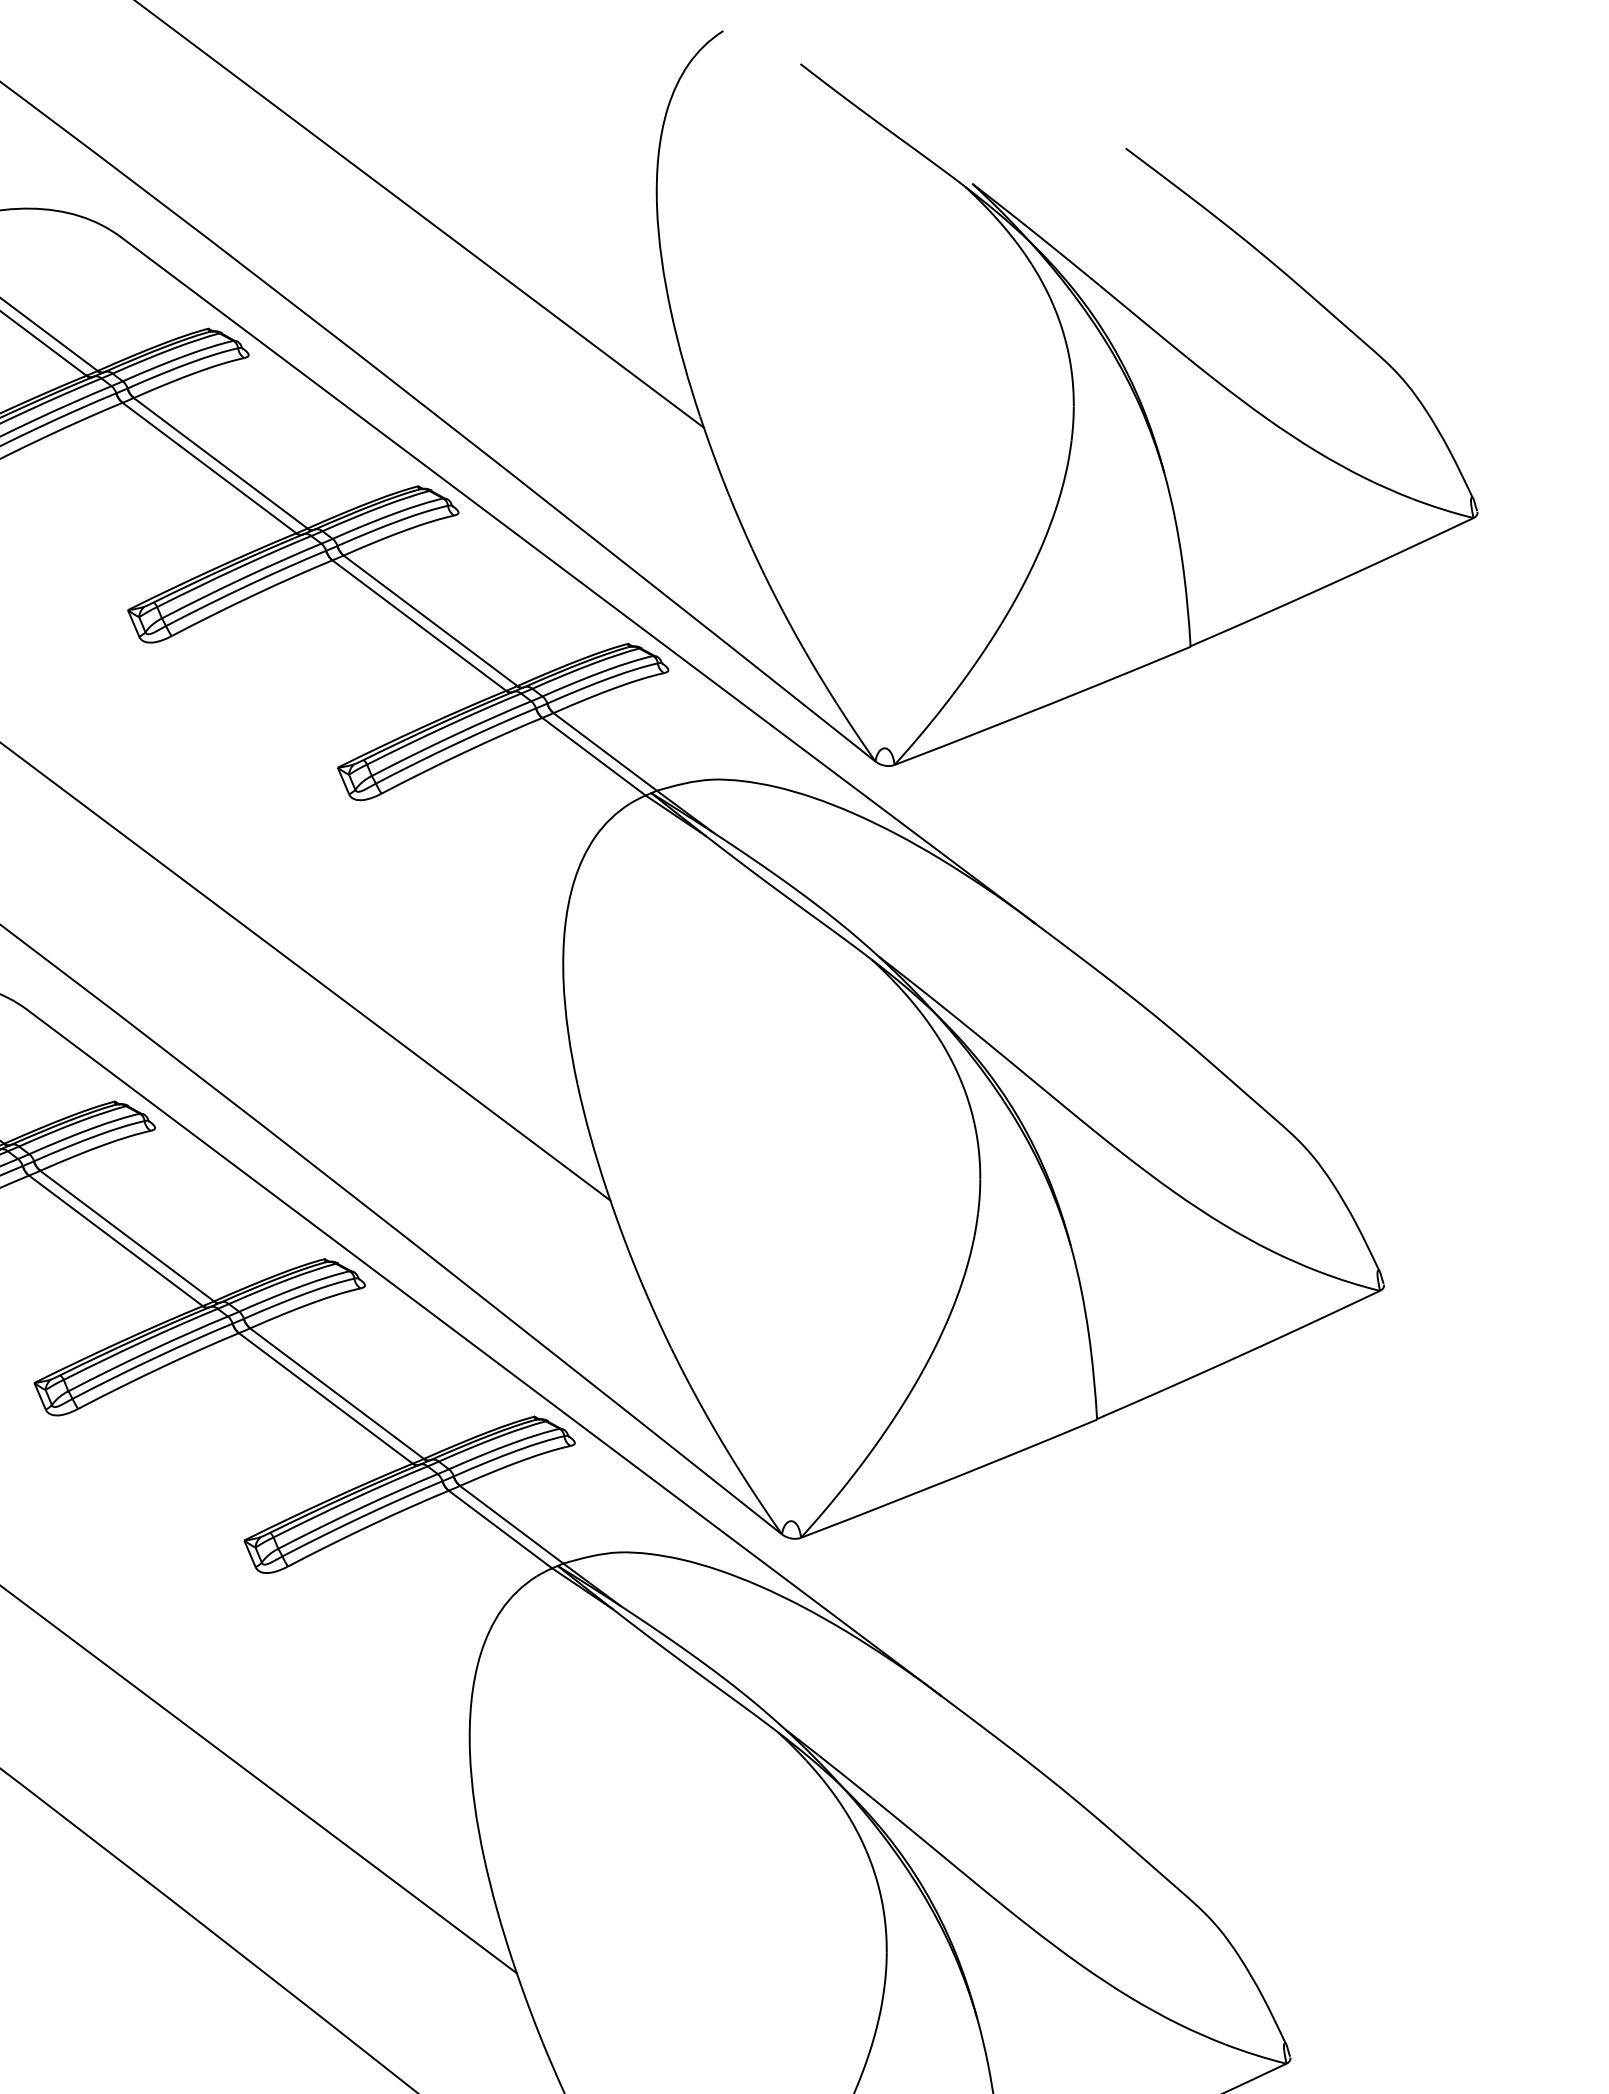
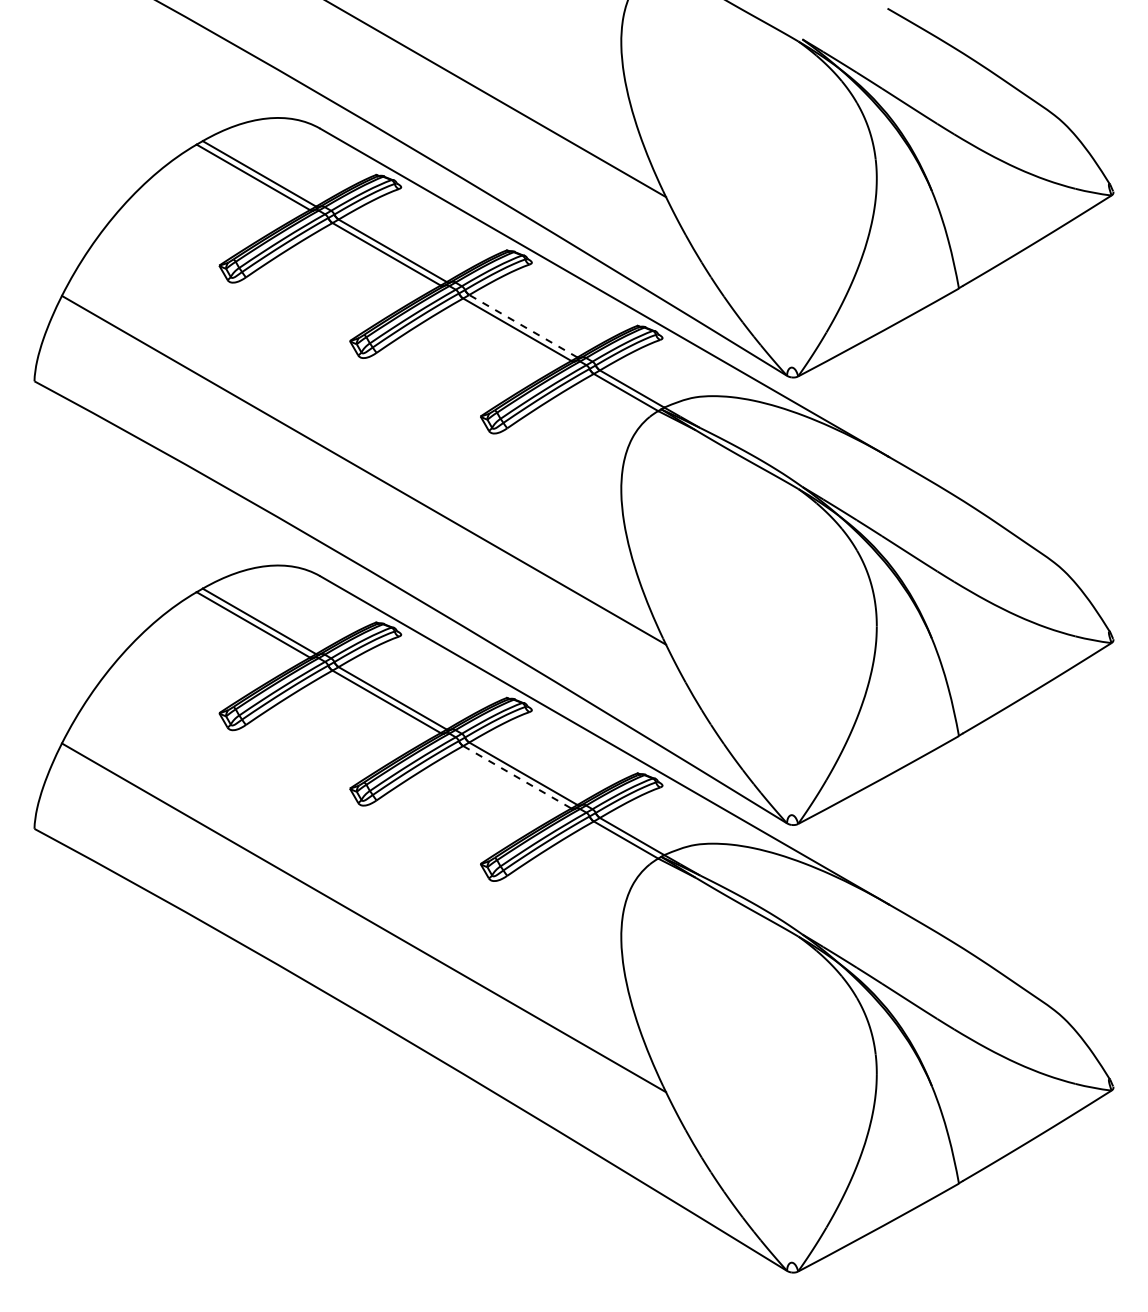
line: (429, 619) -> (522, 325), solid -> dashed
line: (326, 1398) -> (517, 777), solid -> dashed

